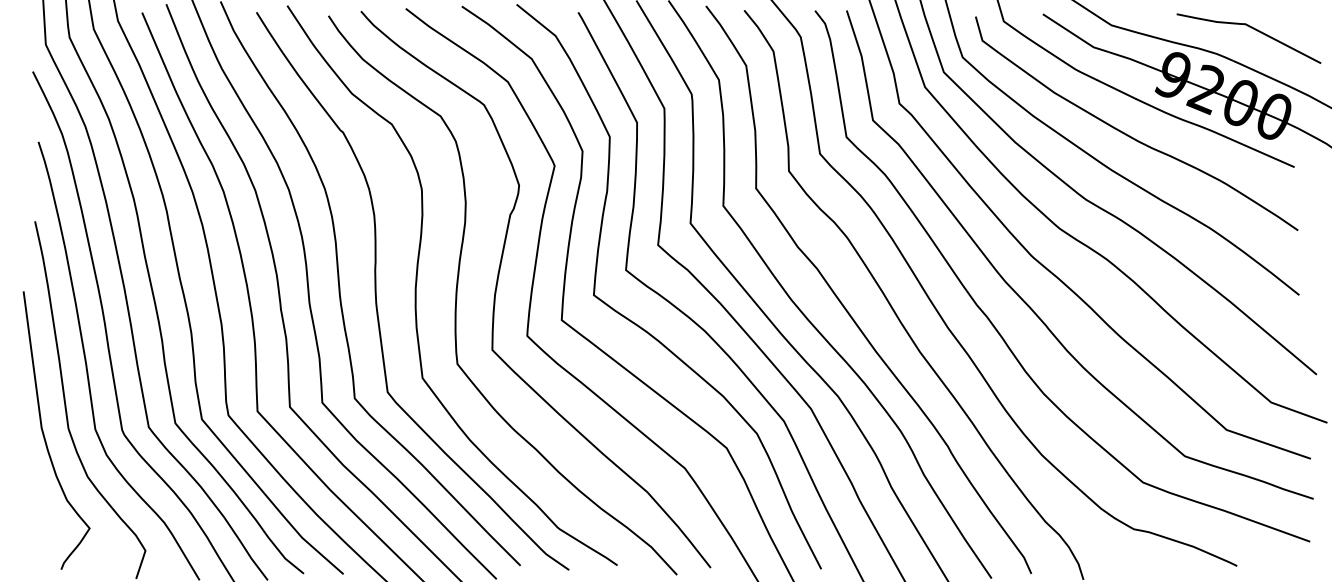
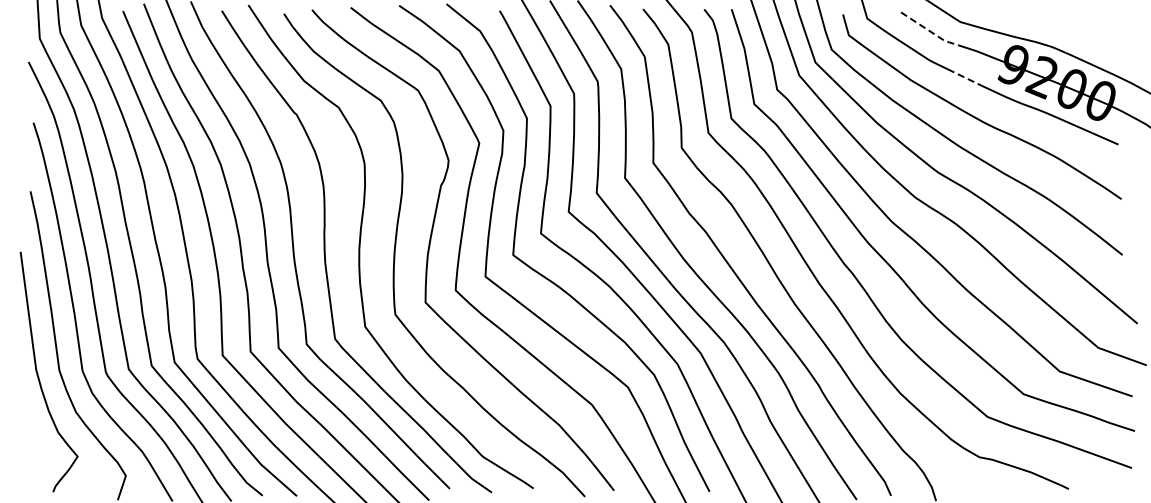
curve: (1252, 29) -> (1082, 25), removed
line: (1076, 36) -> (930, 31), solid -> dashed
line: (1117, 89) -> (965, 77), solid -> dashed

